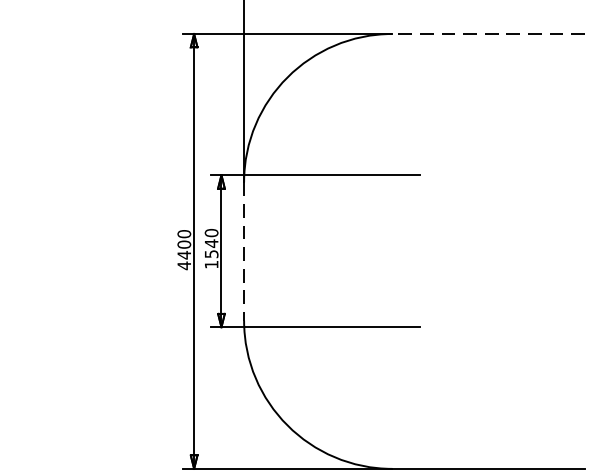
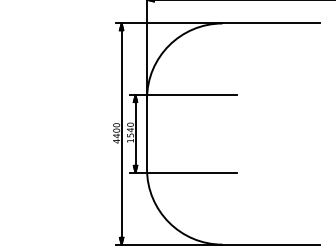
line: (486, 33) -> (270, 23), dashed -> solid
line: (245, 252) -> (147, 134), dashed -> solid

